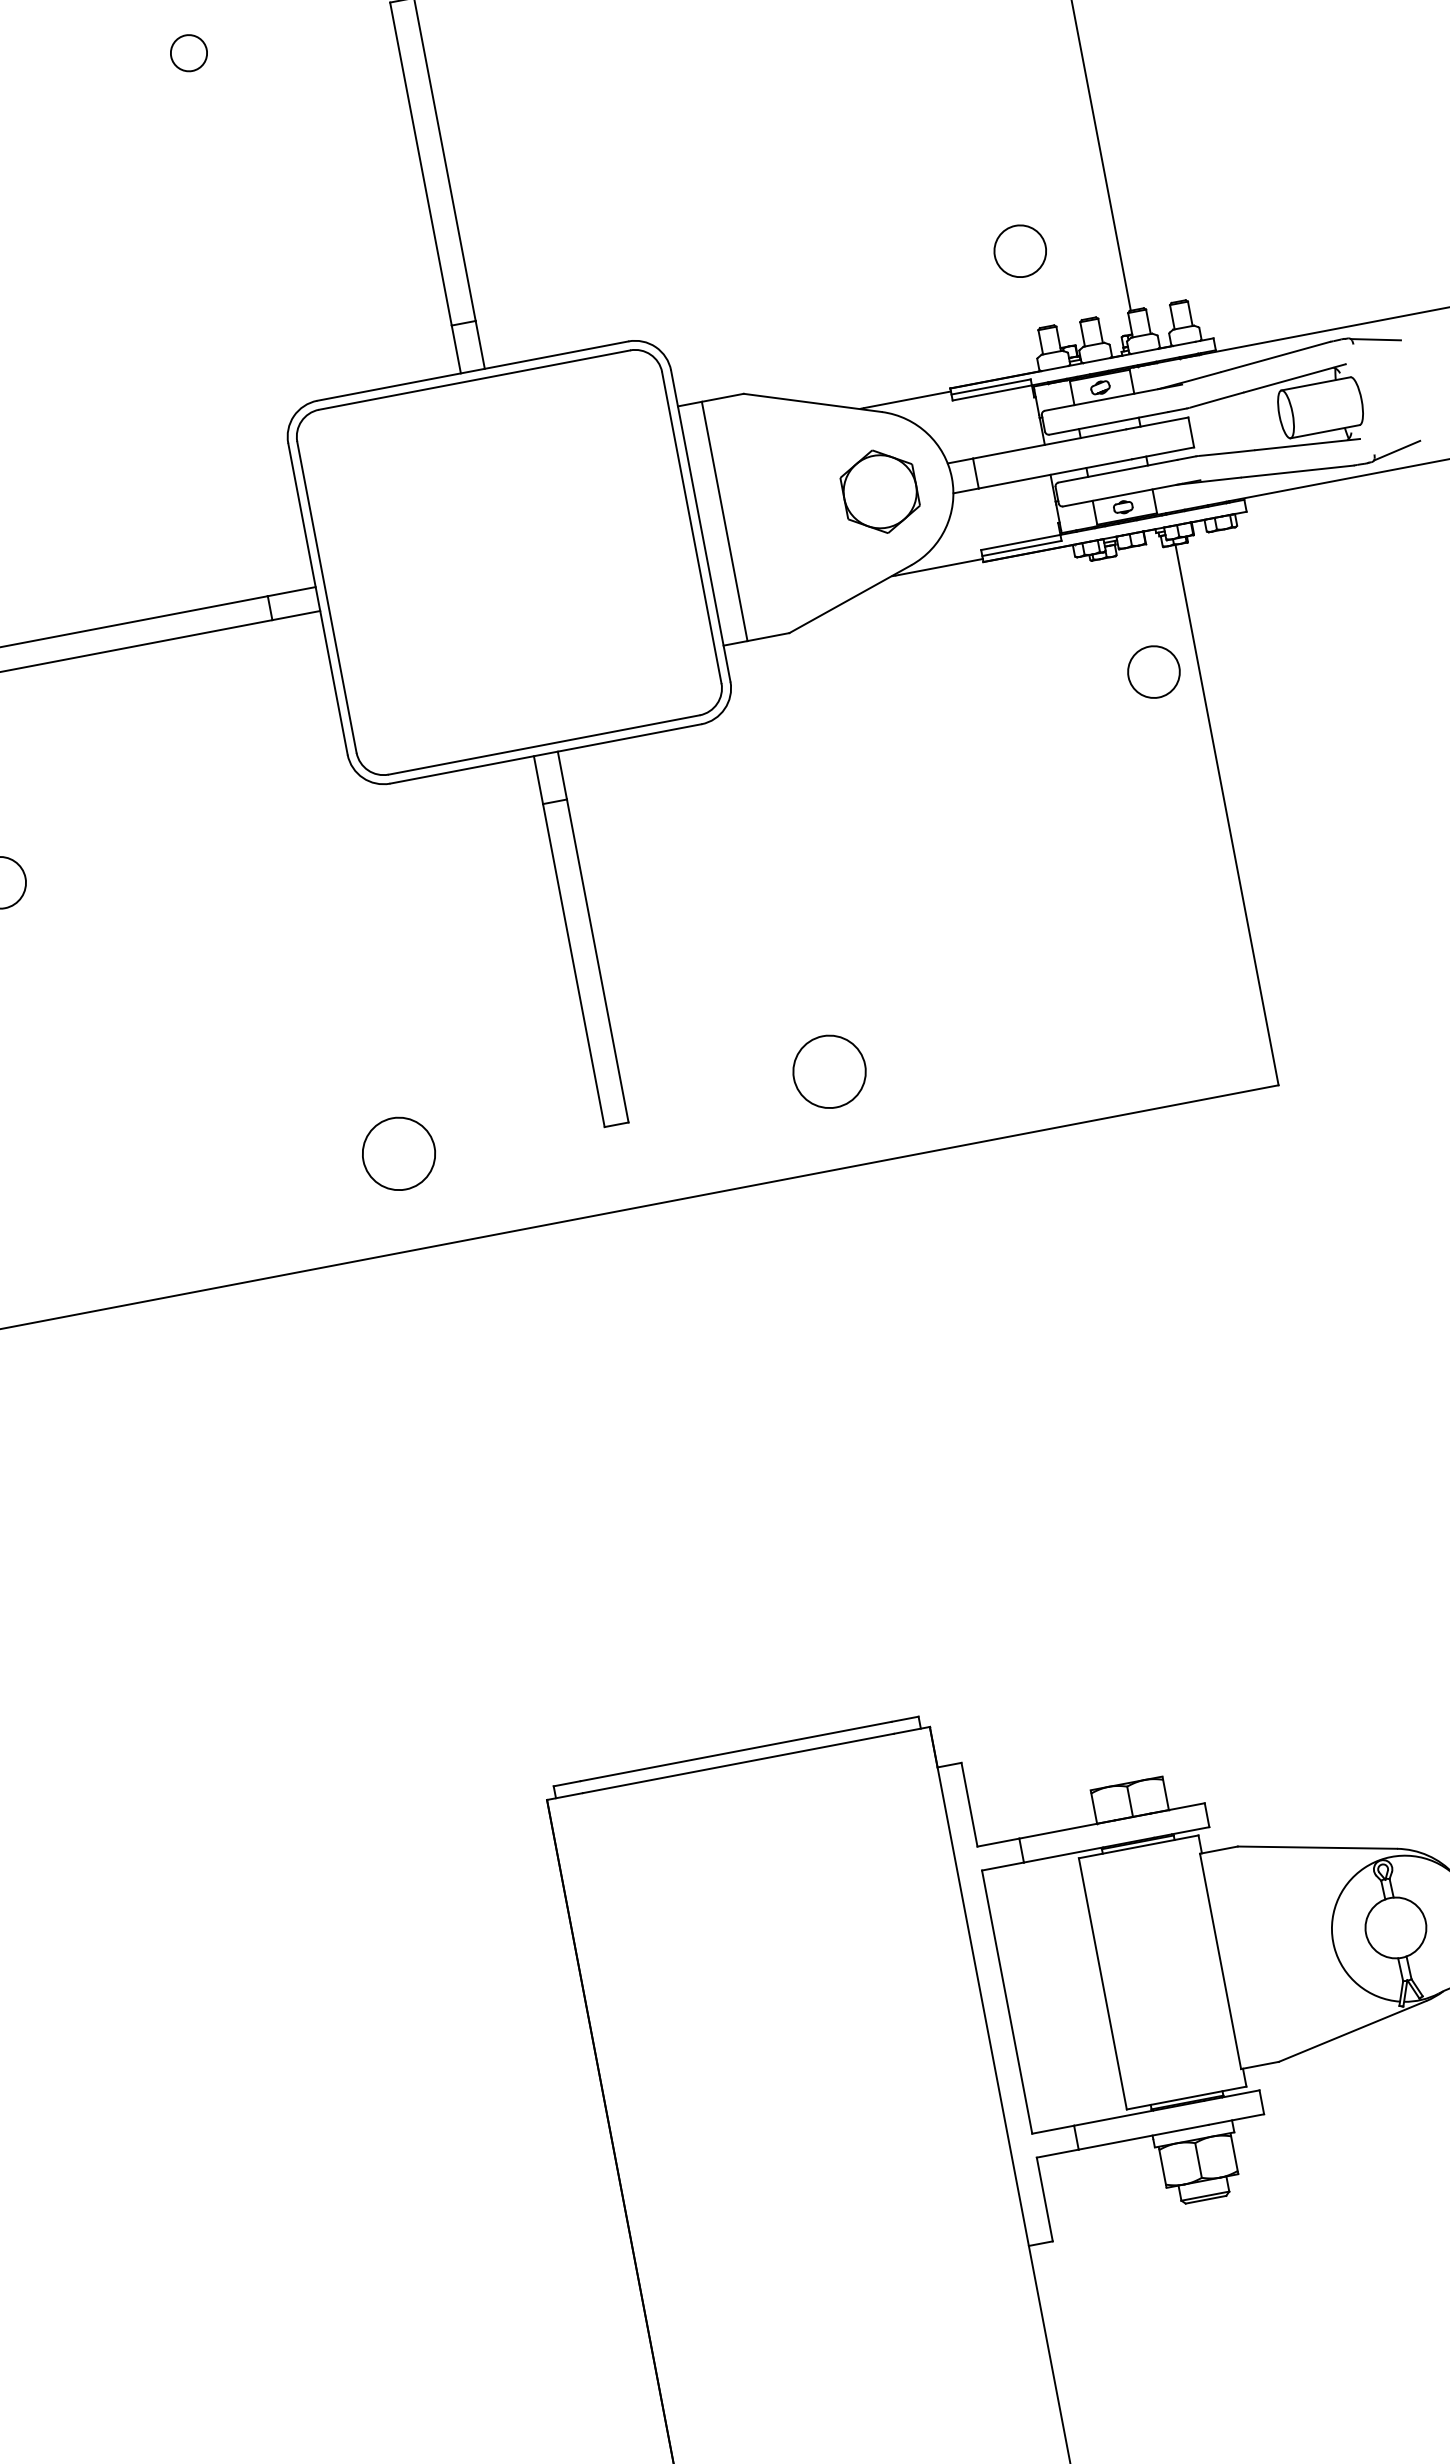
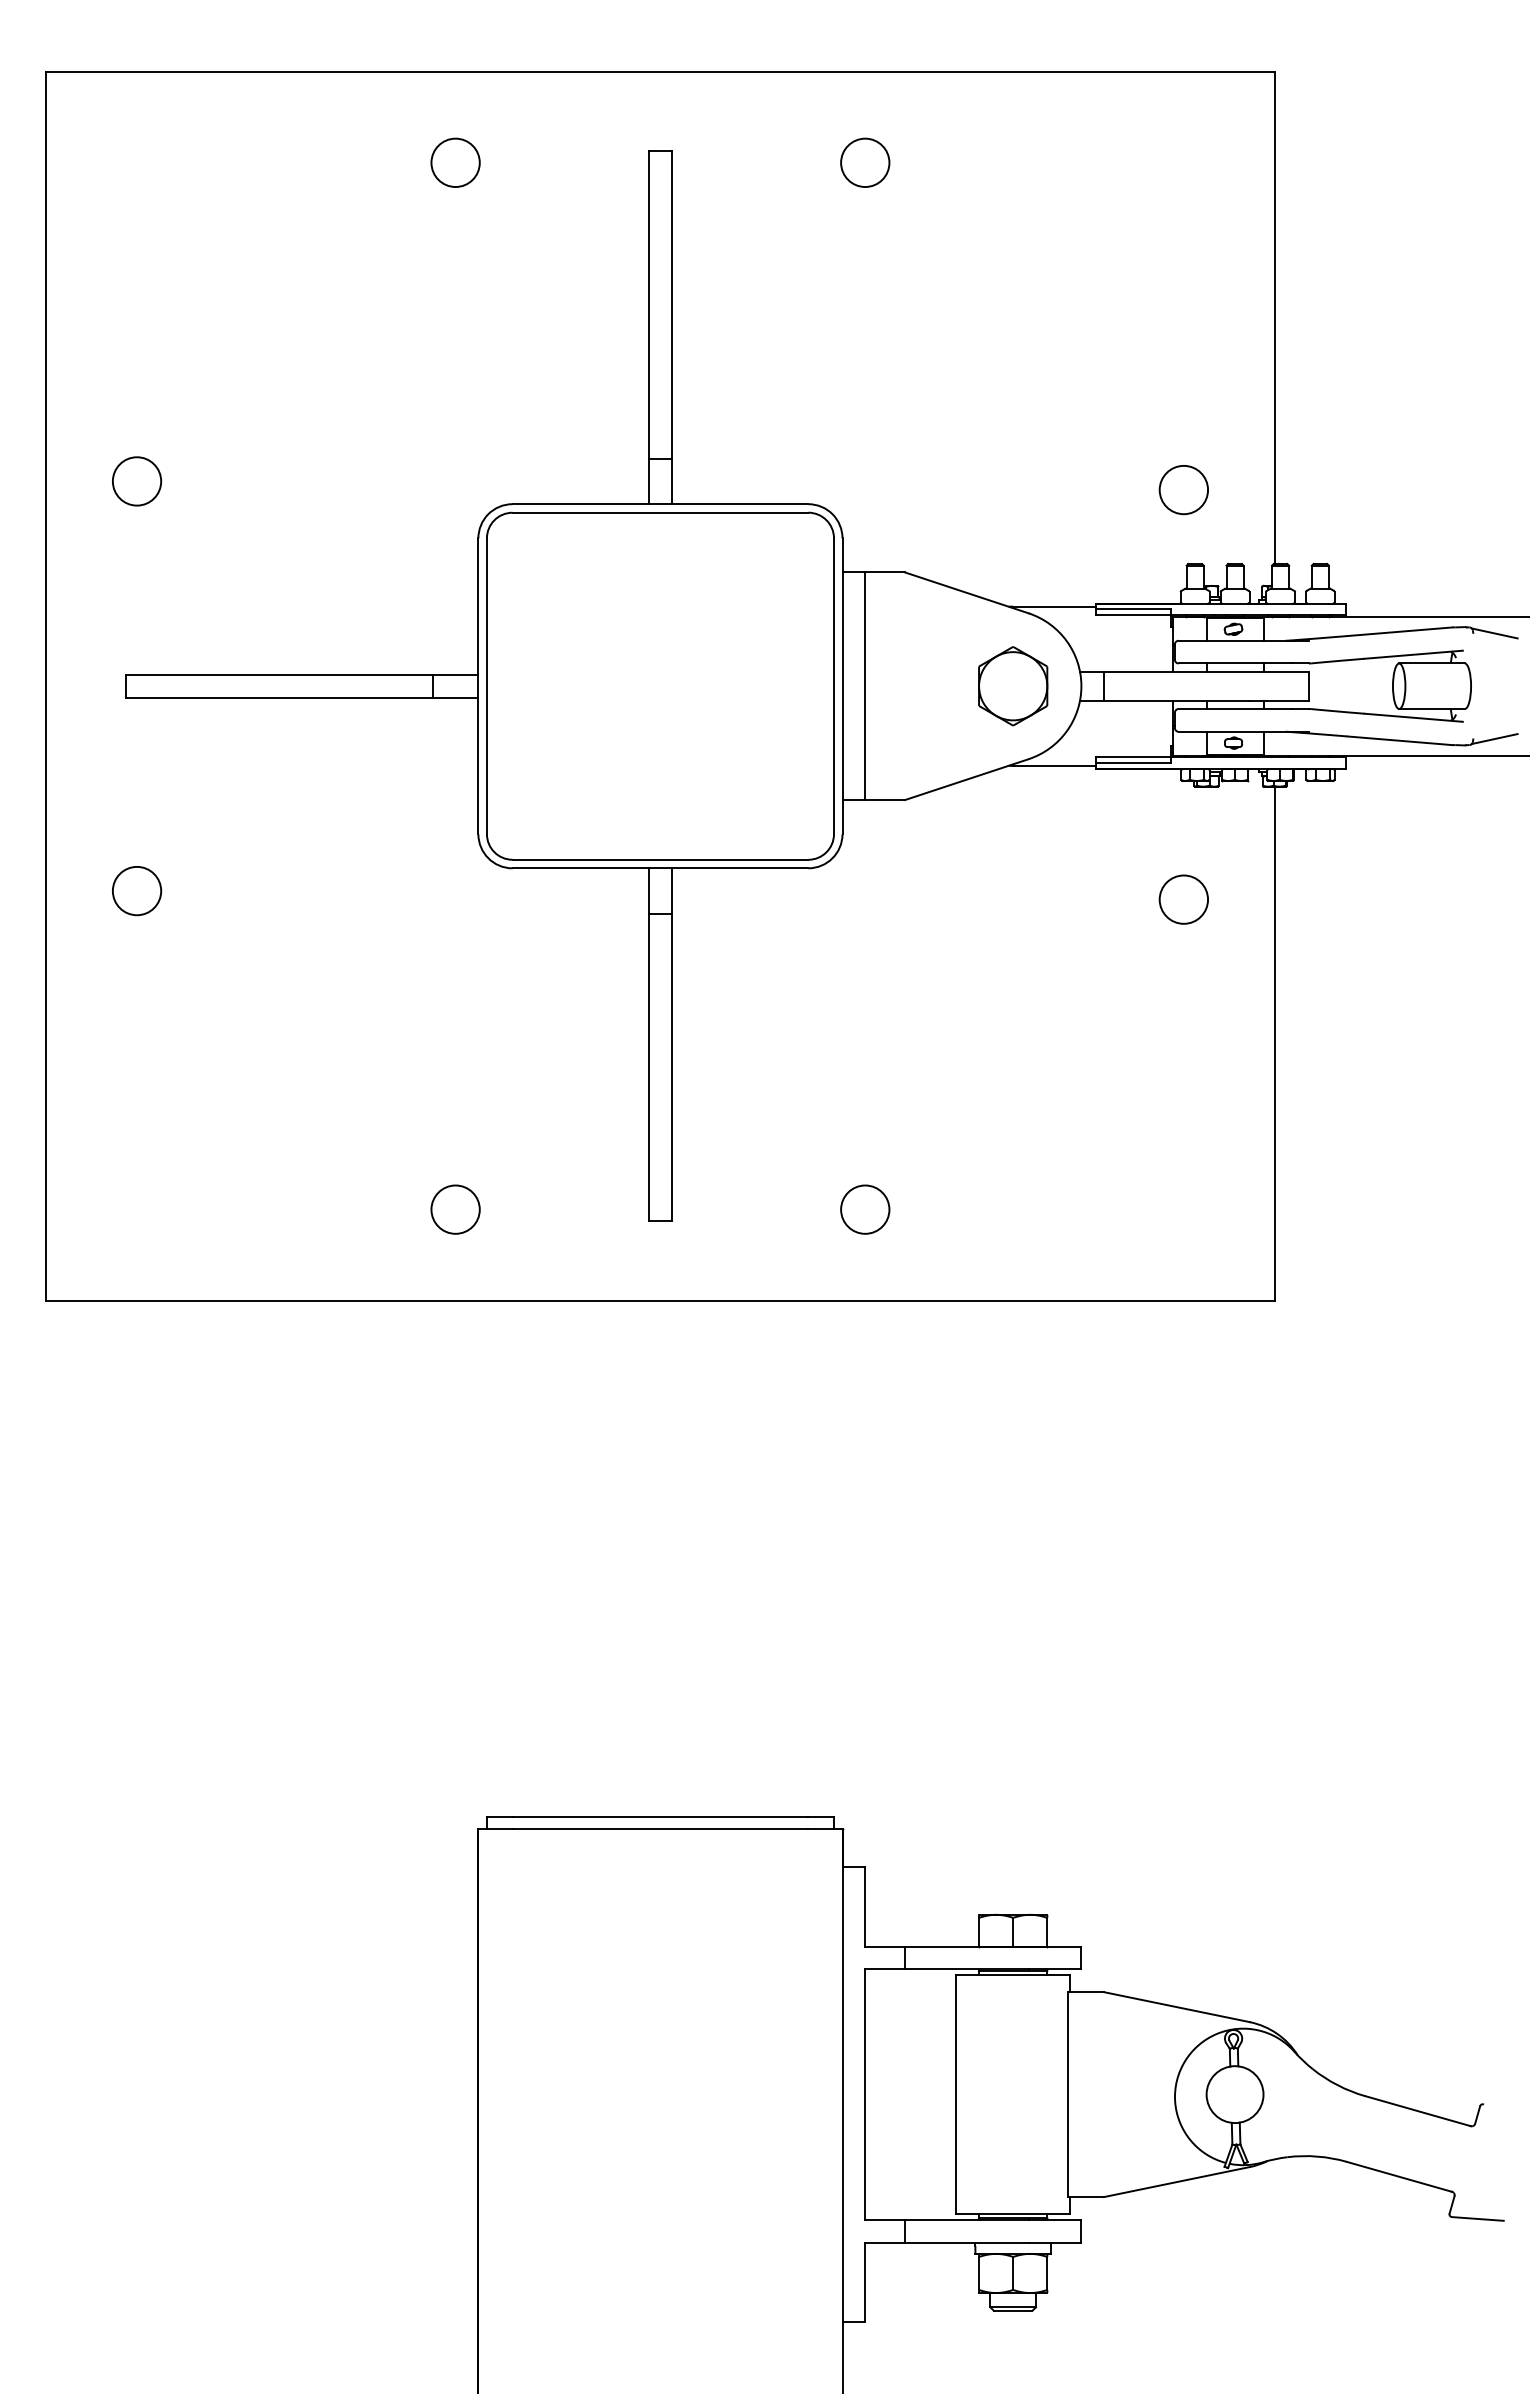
circle: (188, 52) -> (455, 162), size x1.43
circle: (1153, 672) -> (1183, 899), moved
circle: (829, 1071) -> (865, 1209), size x0.71
circle: (398, 1153) -> (455, 1209), size x0.71

